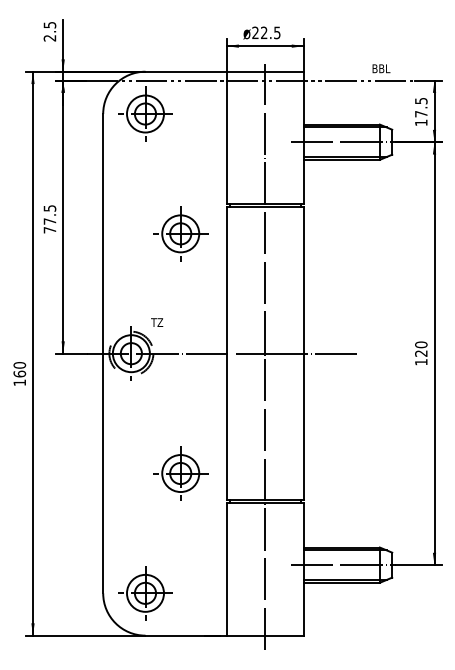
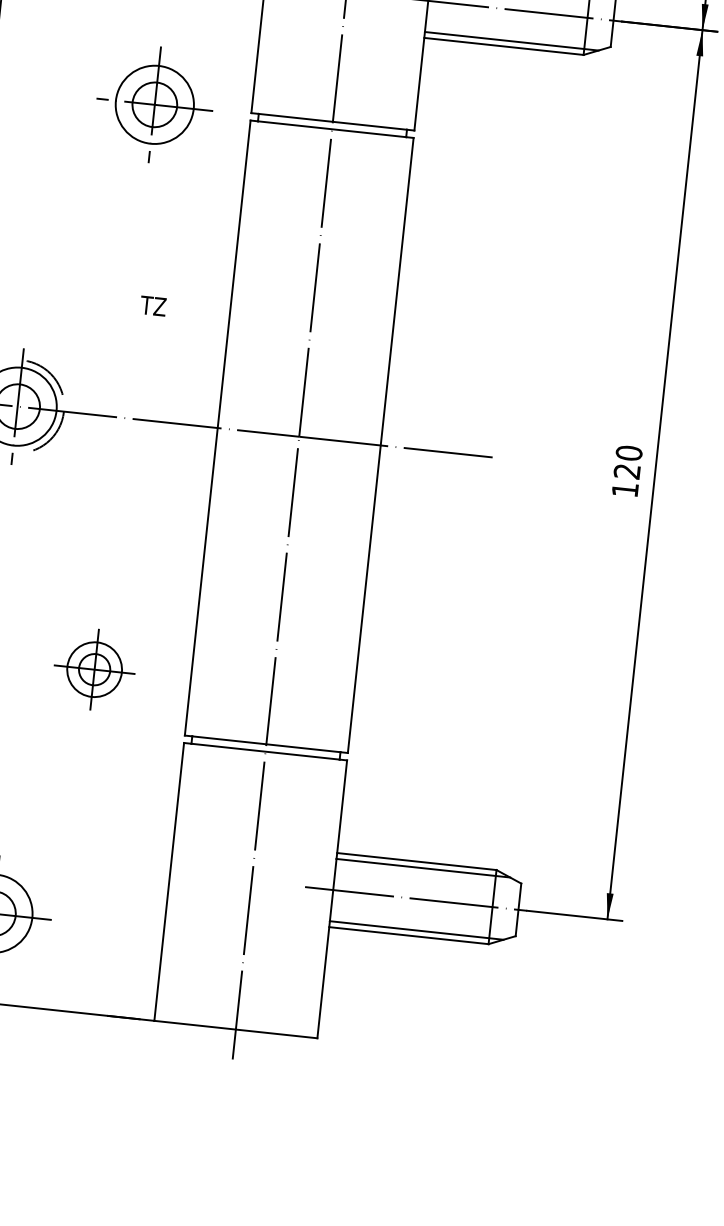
part: (180, 233) -> (154, 104), moved
text: (157, 322) -> (154, 306), moved
part: (180, 473) -> (93, 669), size x0.7

